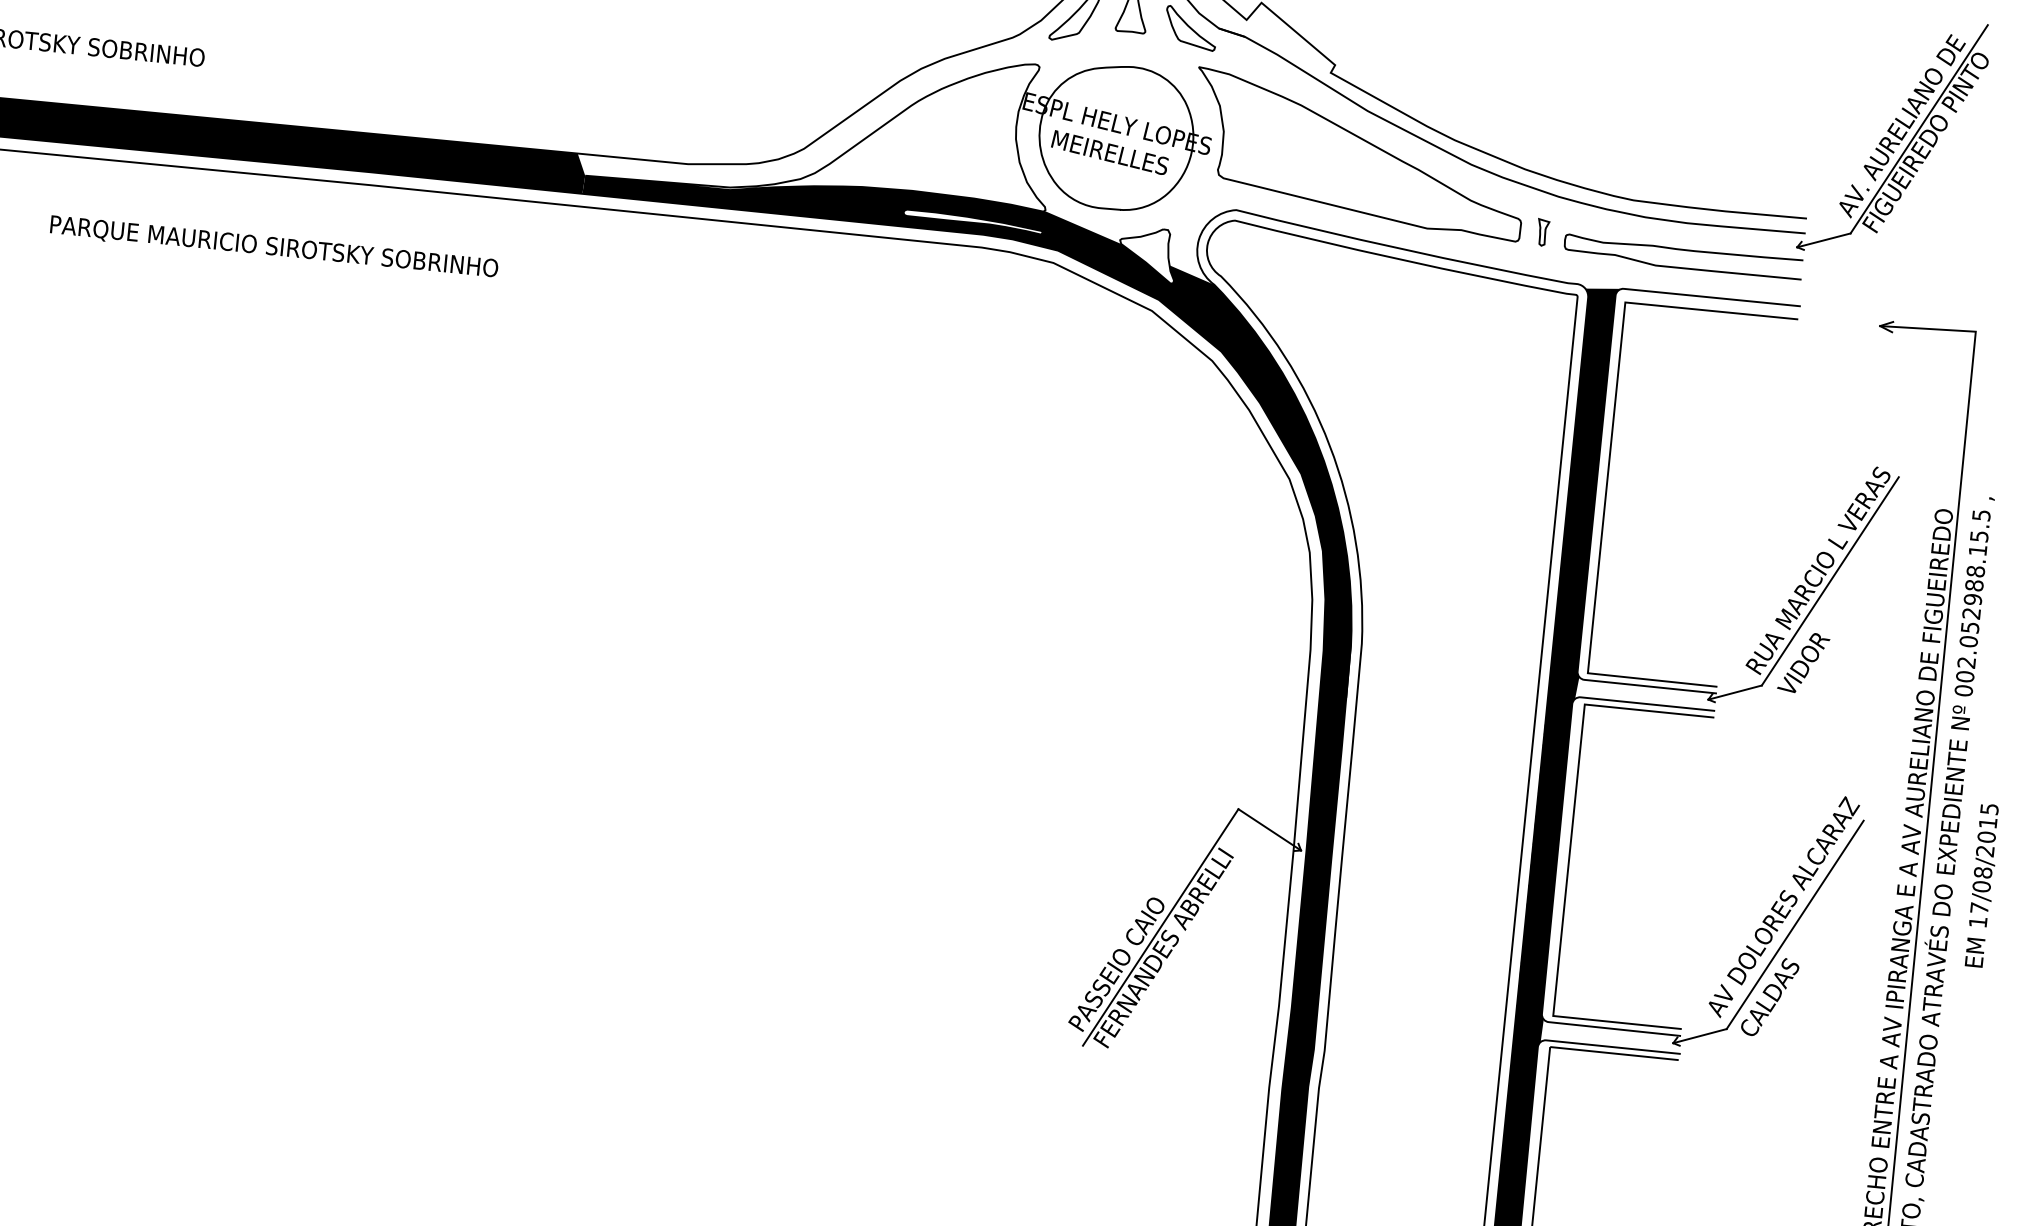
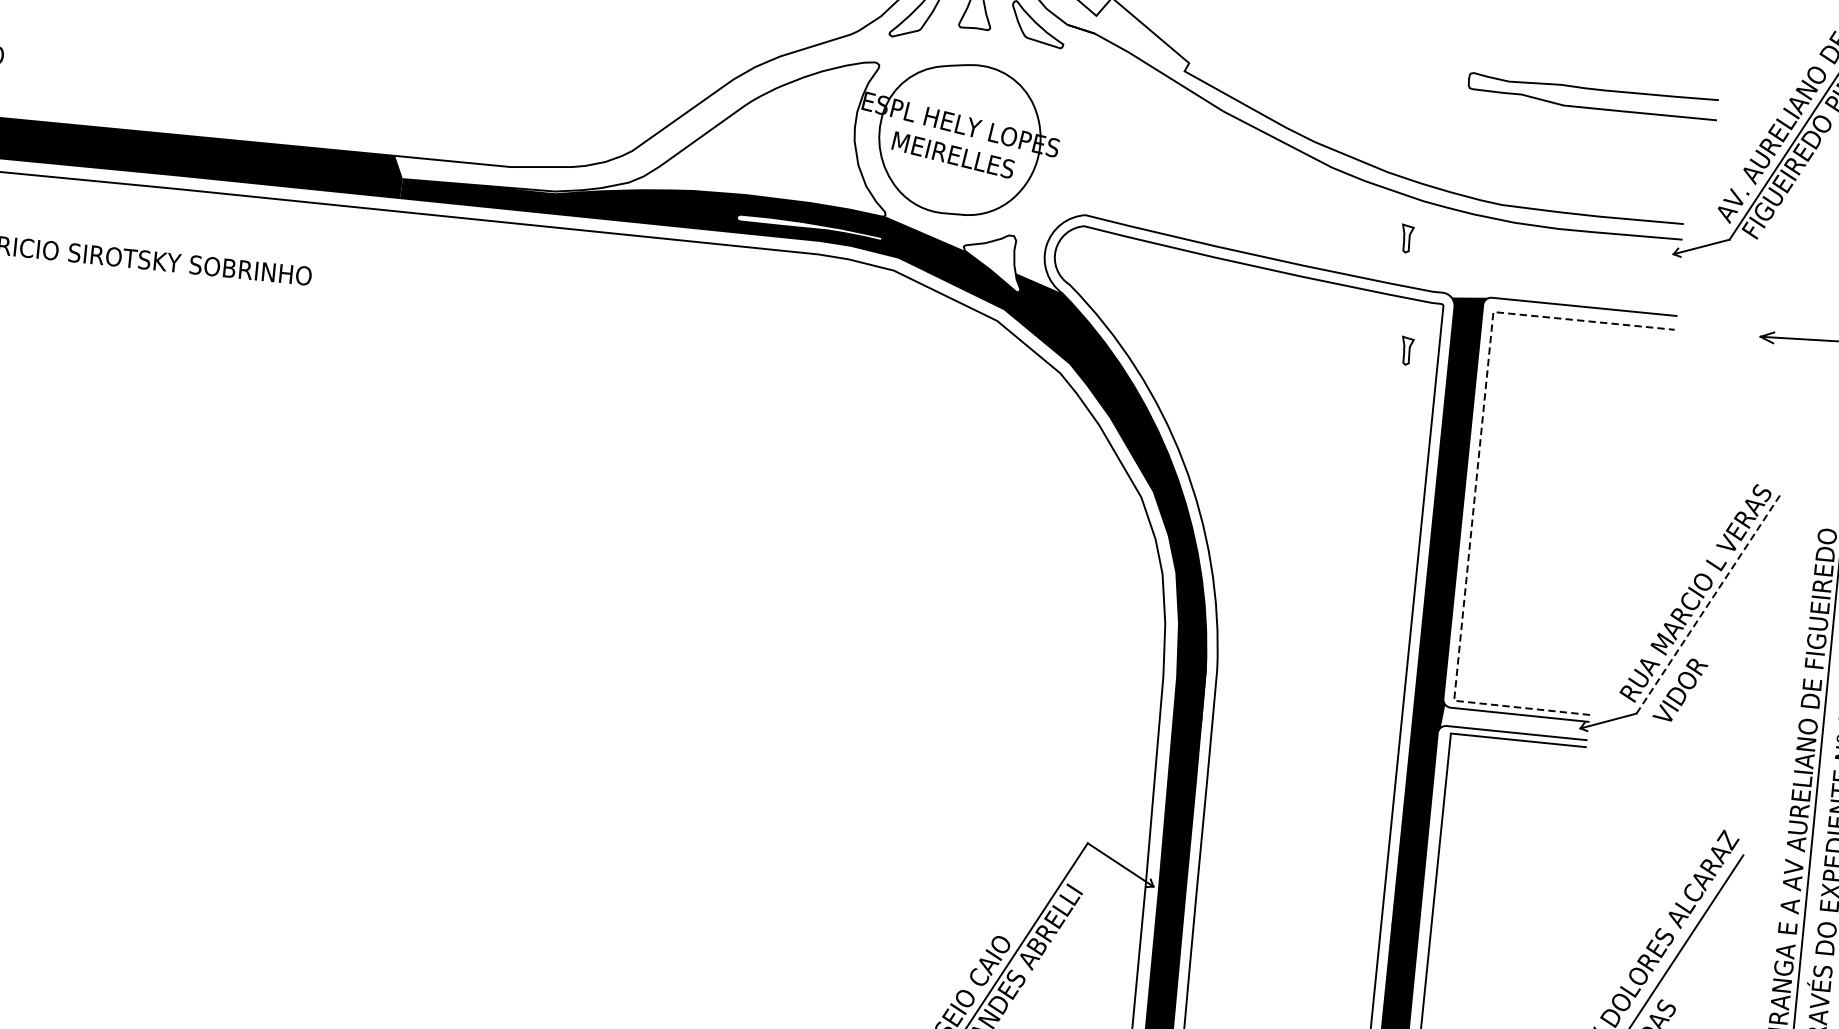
part: (1359, 154) -> (1214, 156), removed
curve: (1686, 251) -> (1596, 90), moved
part: (1544, 339) -> (1408, 350), added
line: (1608, 466) -> (1475, 484), solid -> dashed
line: (1830, 581) -> (1708, 604), solid -> dashed

